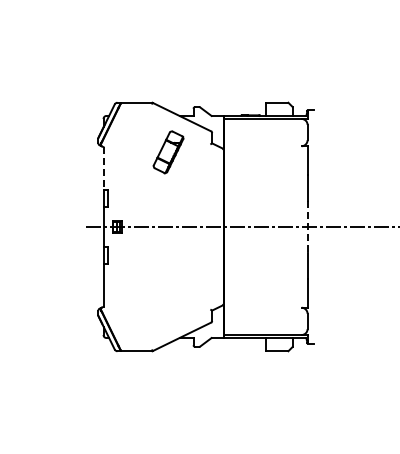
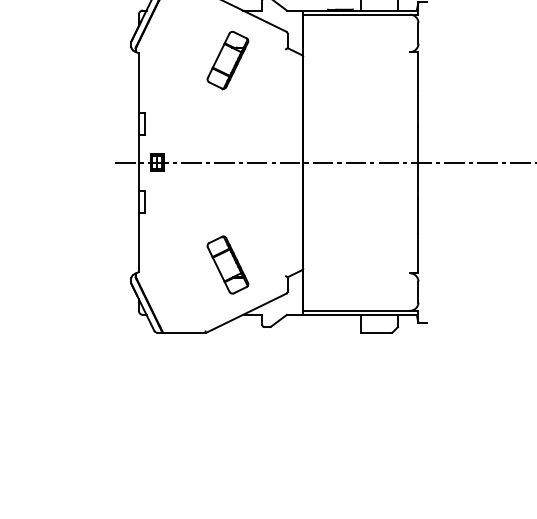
line: (103, 168) -> (138, 82), dashed -> solid
line: (307, 227) -> (418, 163), dashed -> solid
part: (168, 301) -> (227, 264), added

